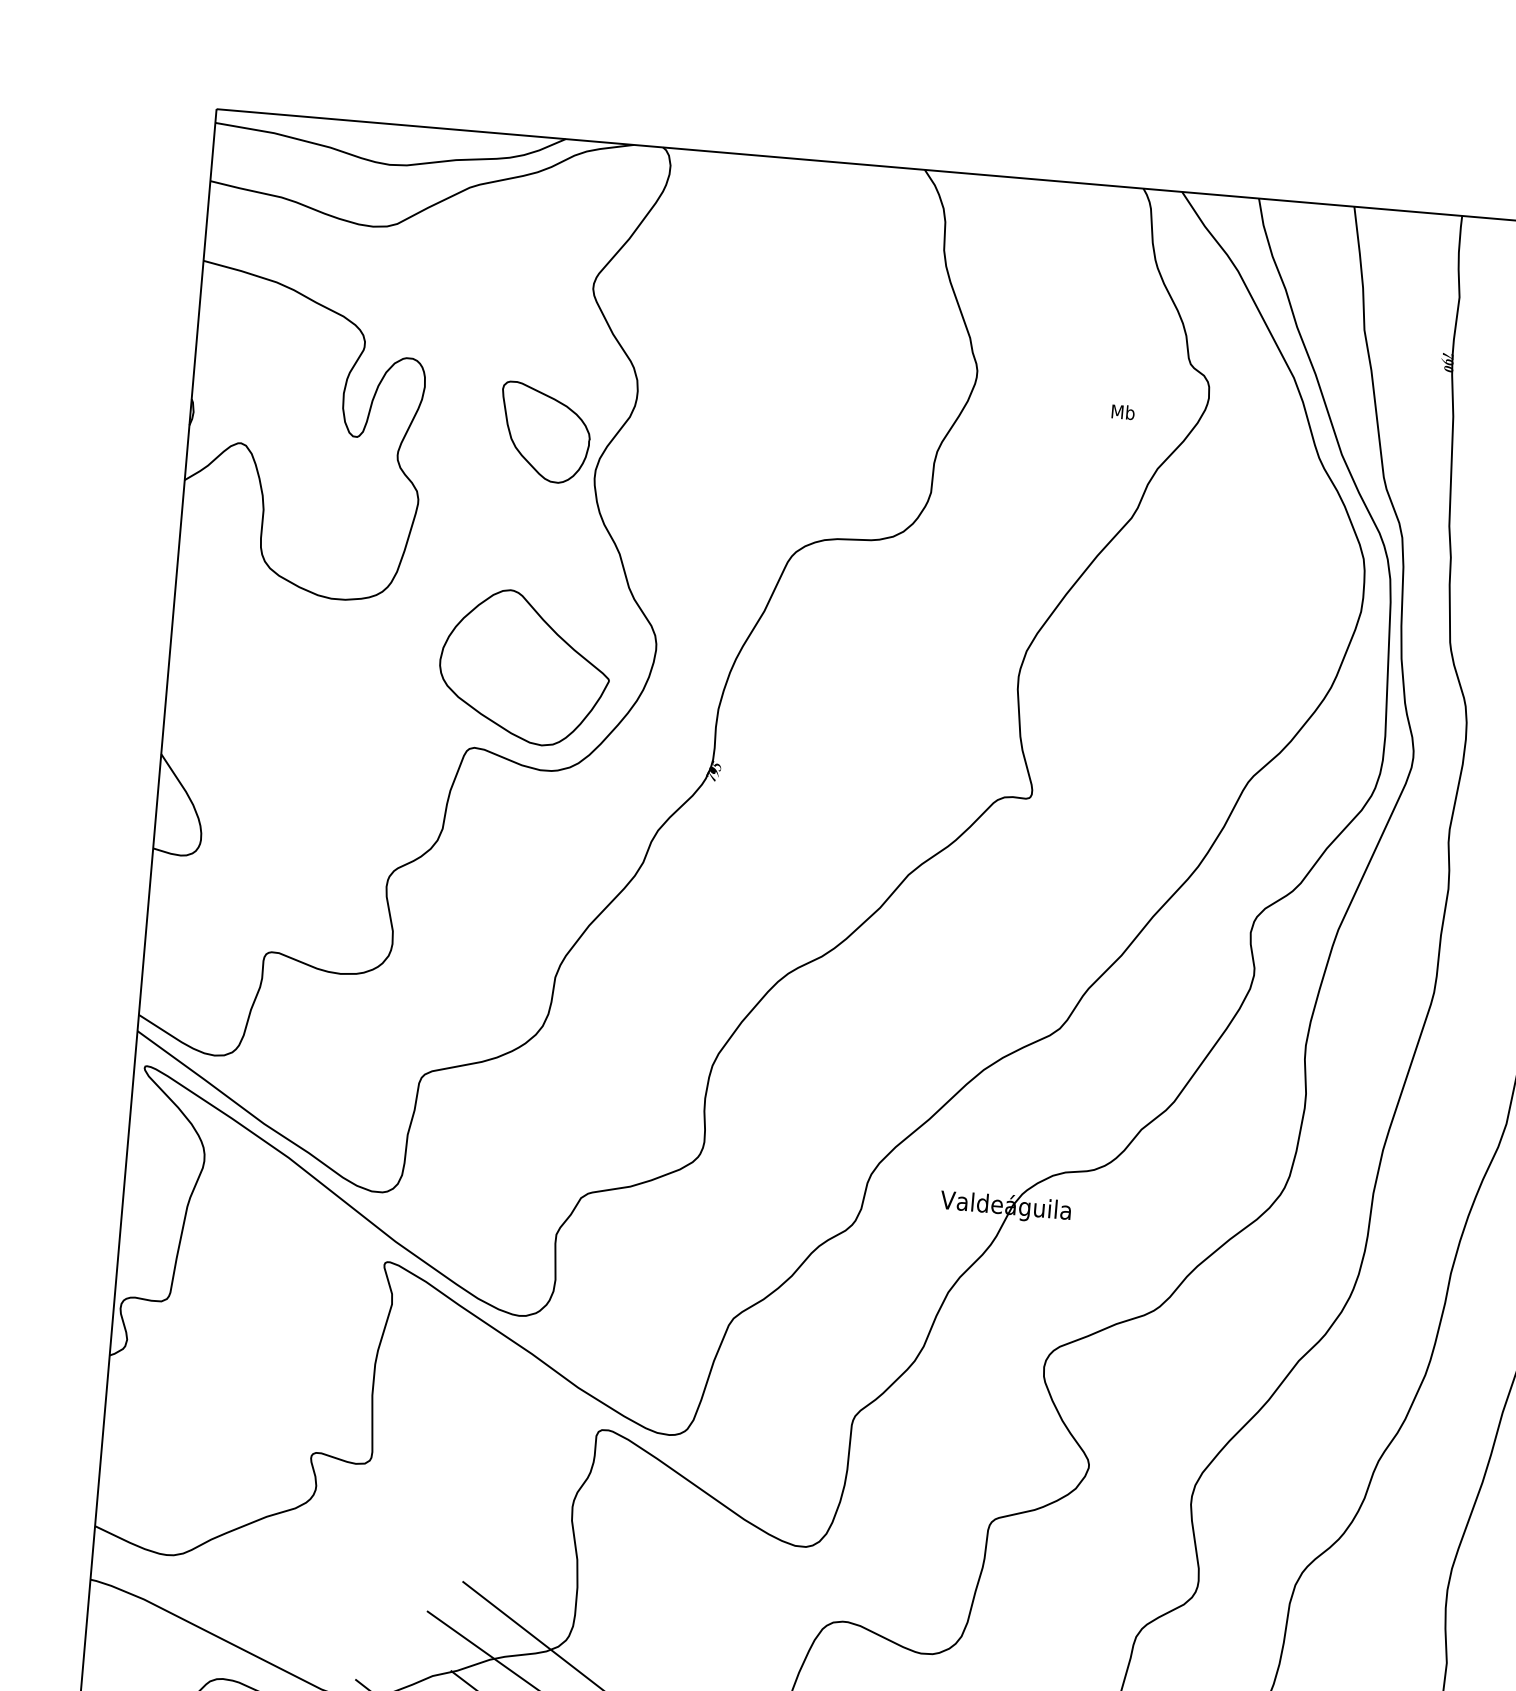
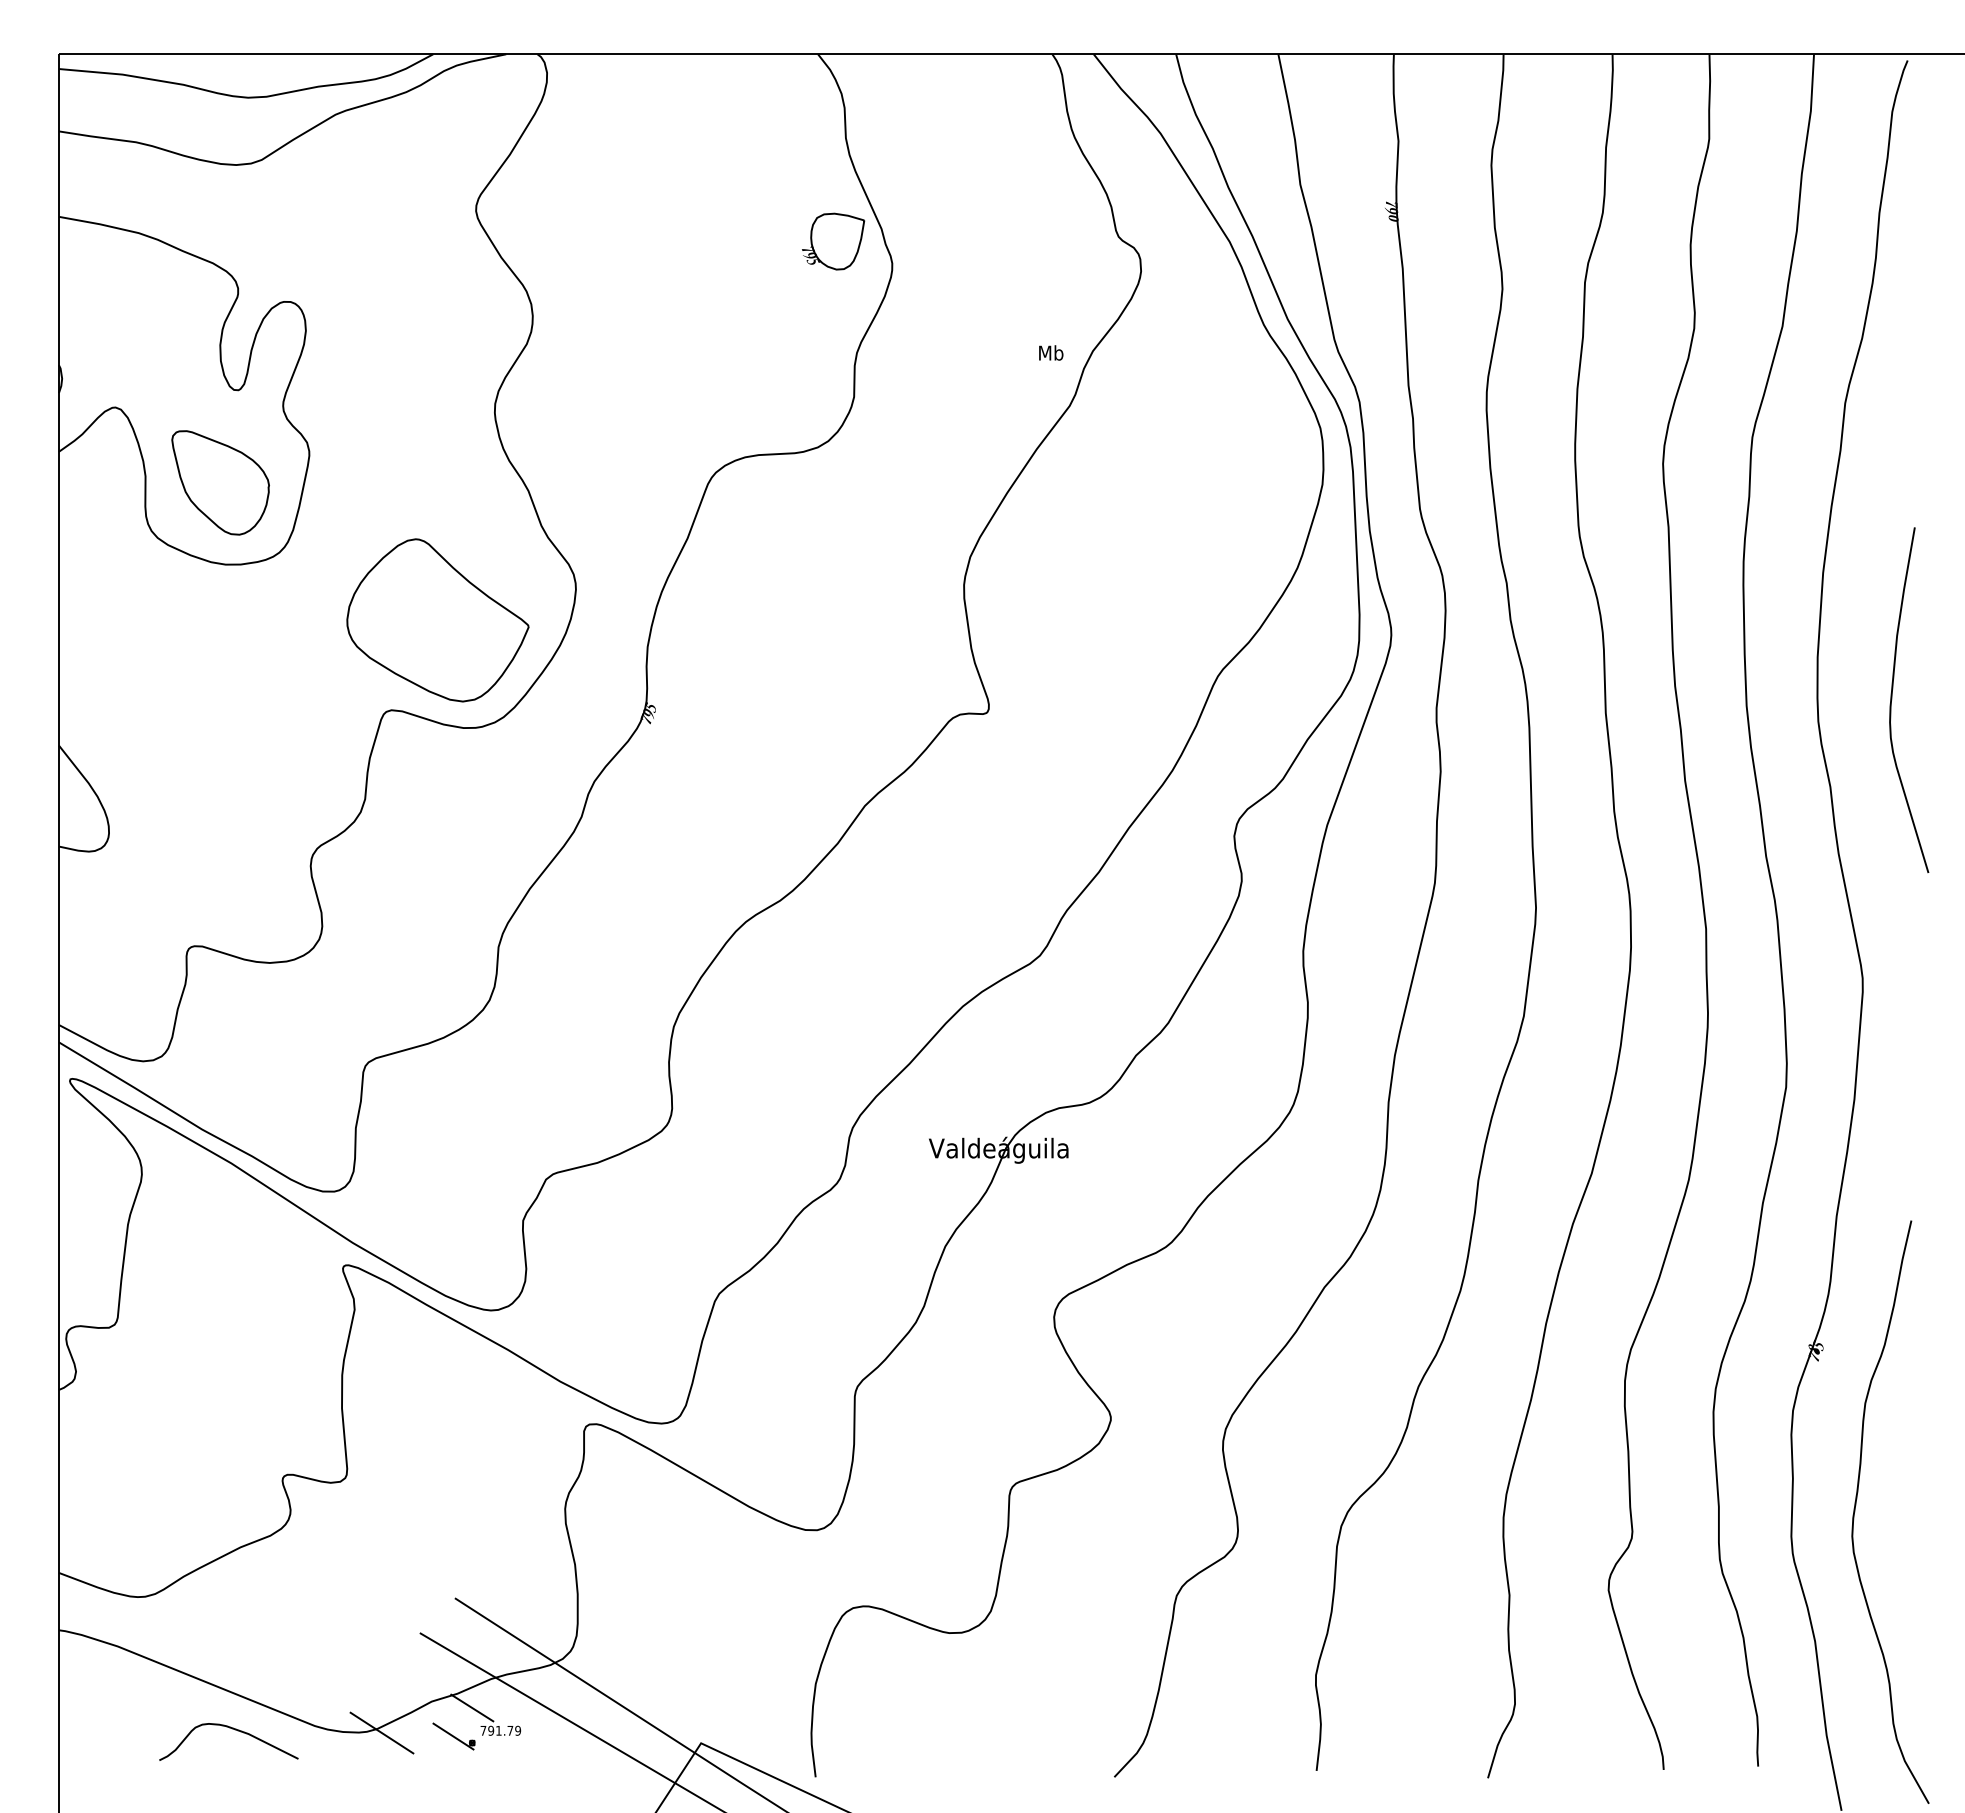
part: (924, 345) -> (833, 241), added
text: (1123, 411) -> (1051, 352), moved
part: (544, 432) -> (220, 482), moved

